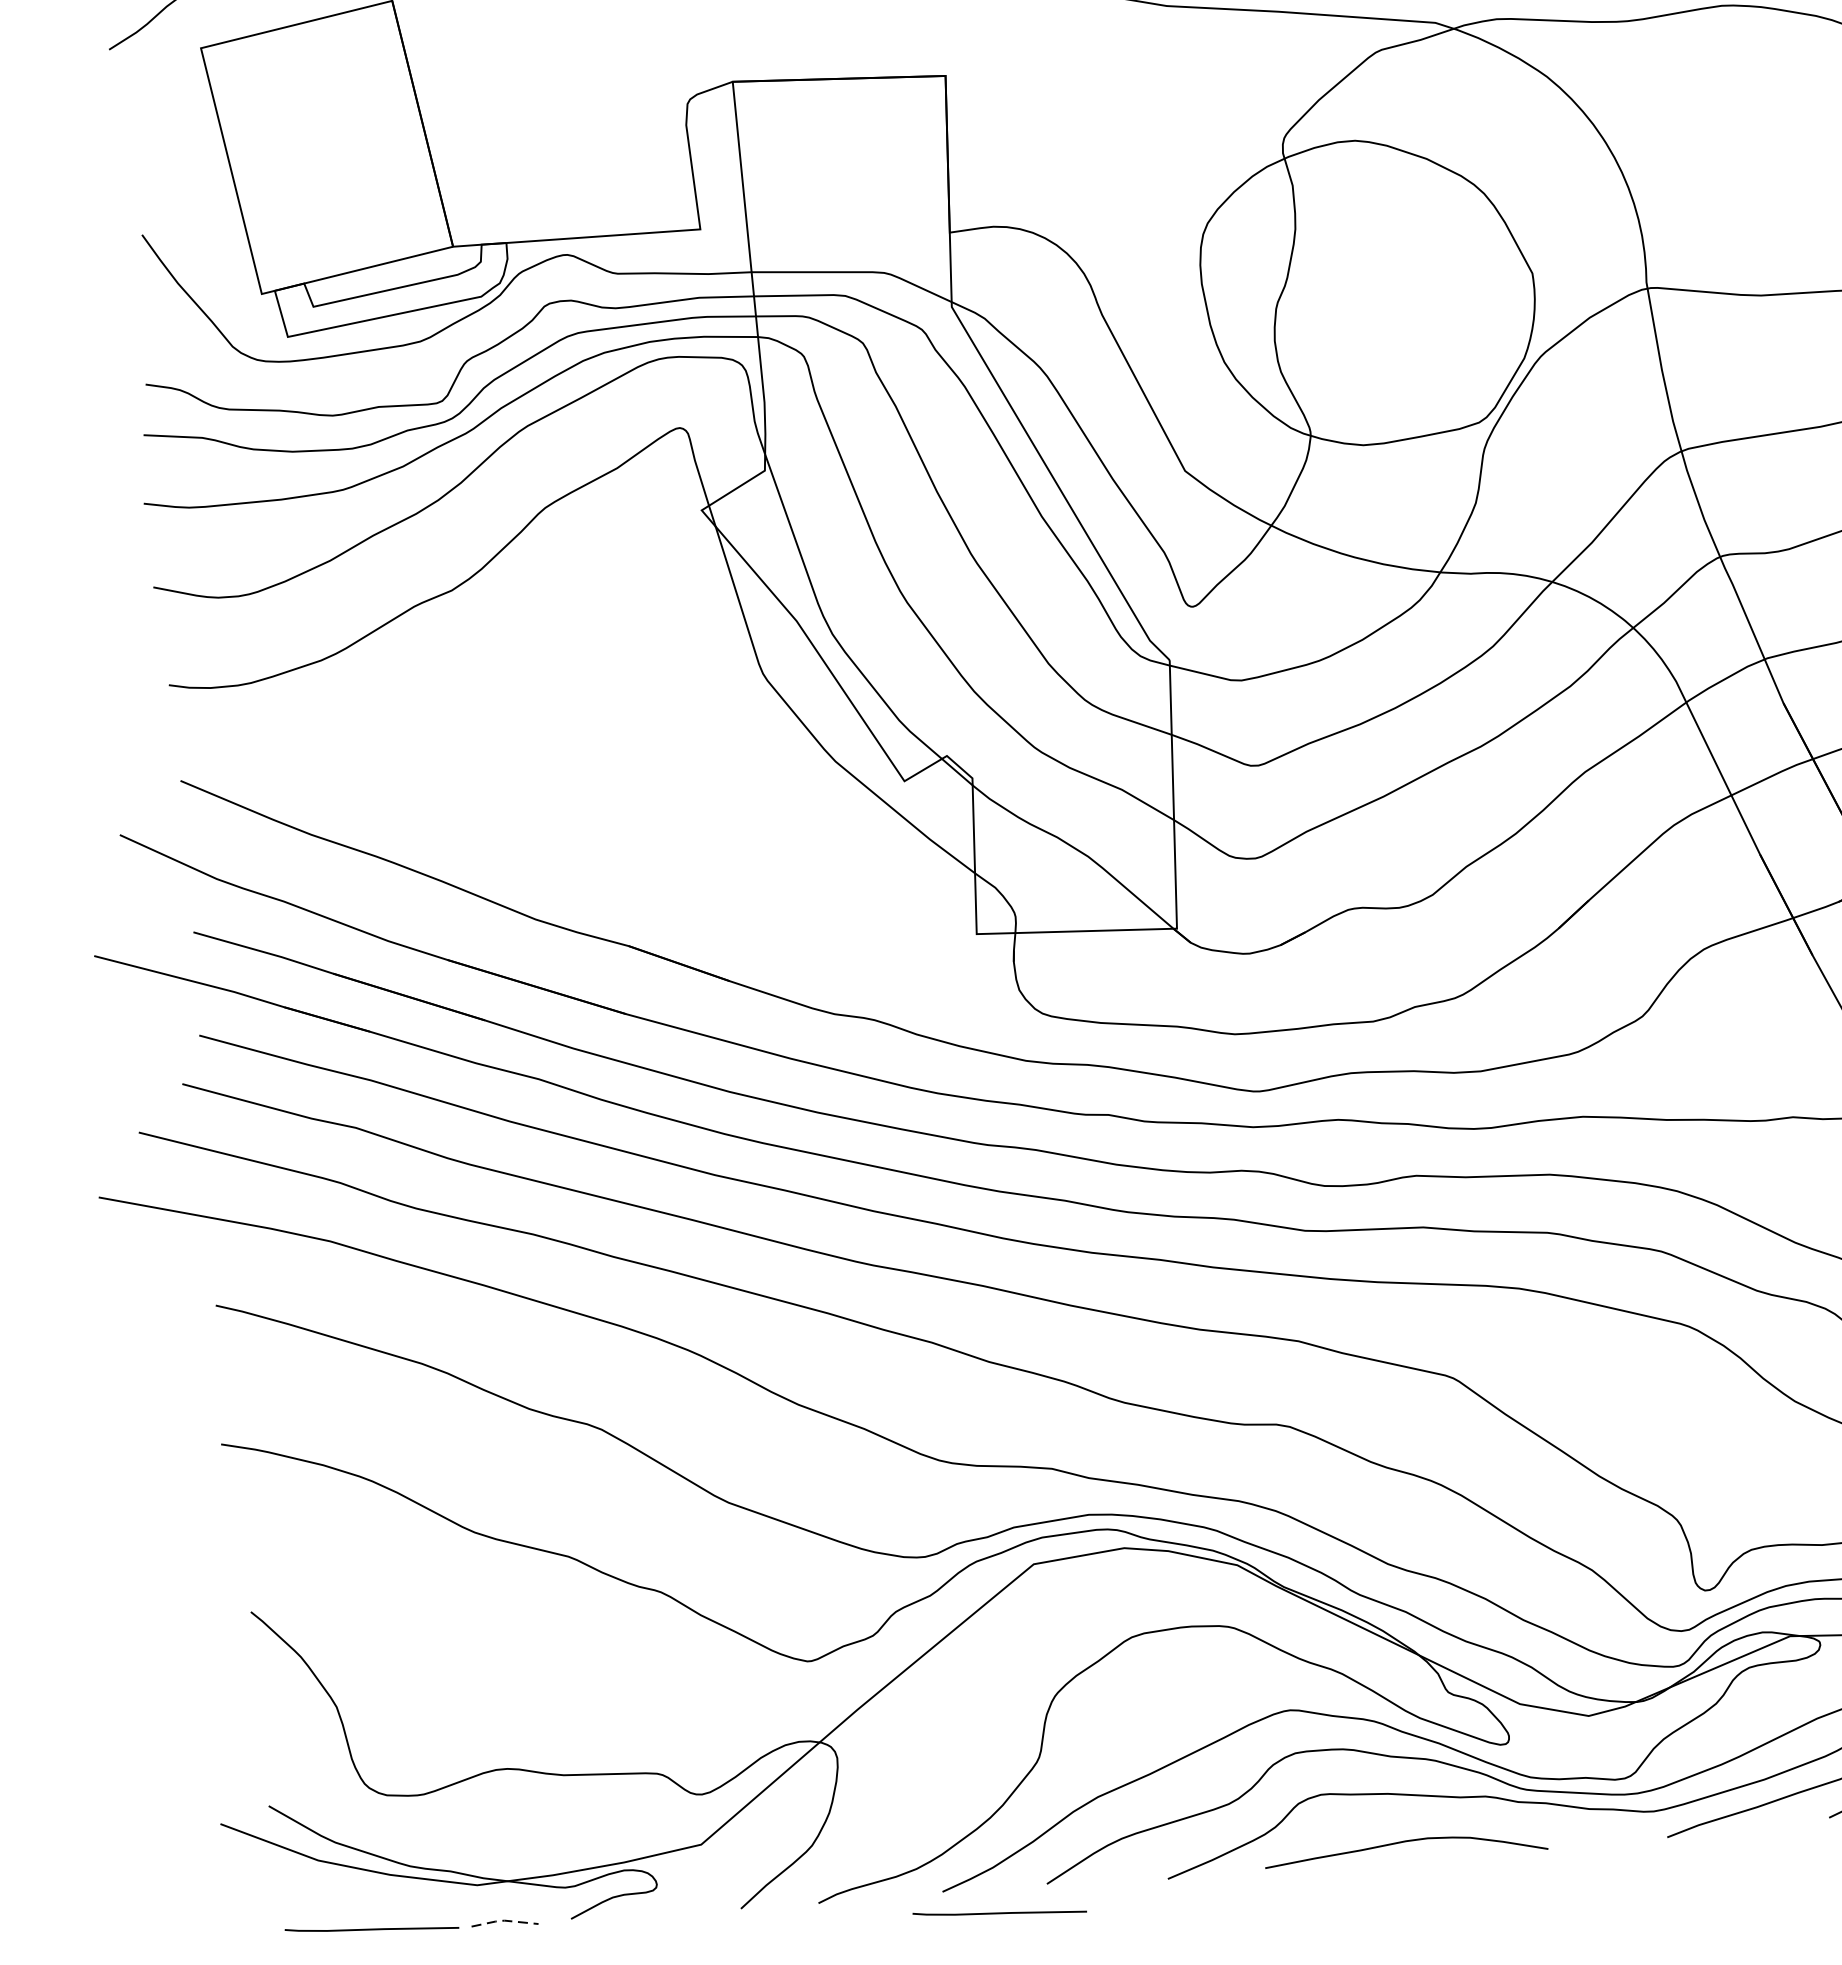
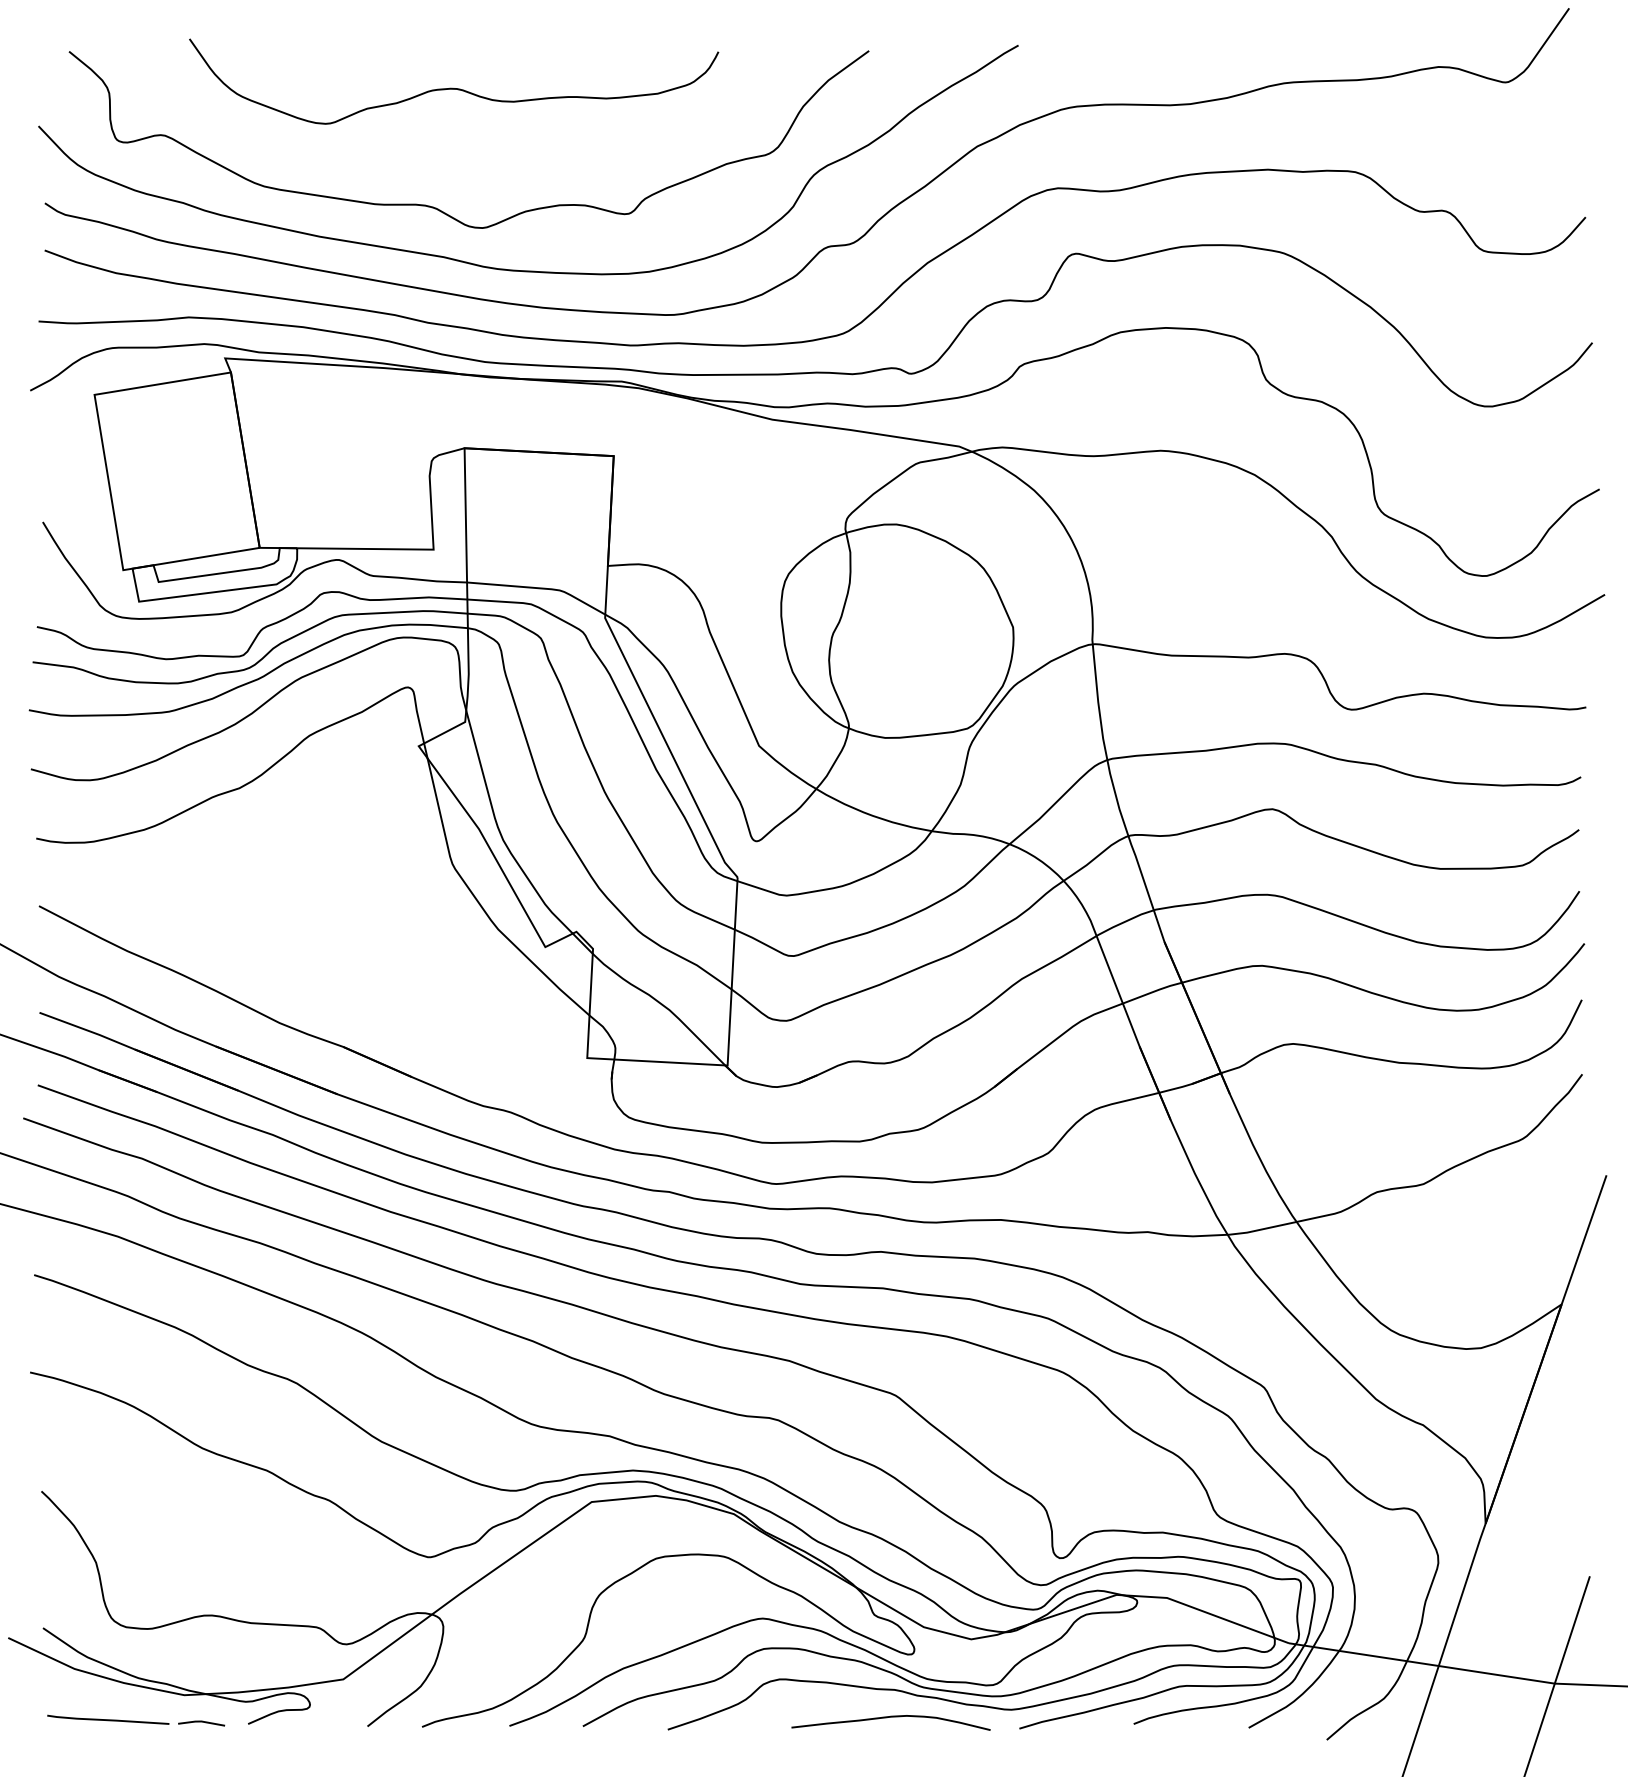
curve: (1404, 1842) -> (890, 1717), moved
line: (1000, 1912) -> (548, 1743), removed
line: (504, 1920) -> (201, 1721), dashed -> solid

